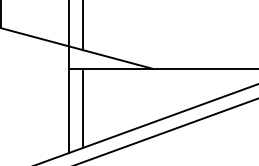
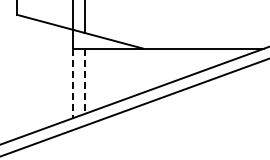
line: (82, 108) -> (84, 81), solid -> dashed
line: (69, 111) -> (73, 83), solid -> dashed

